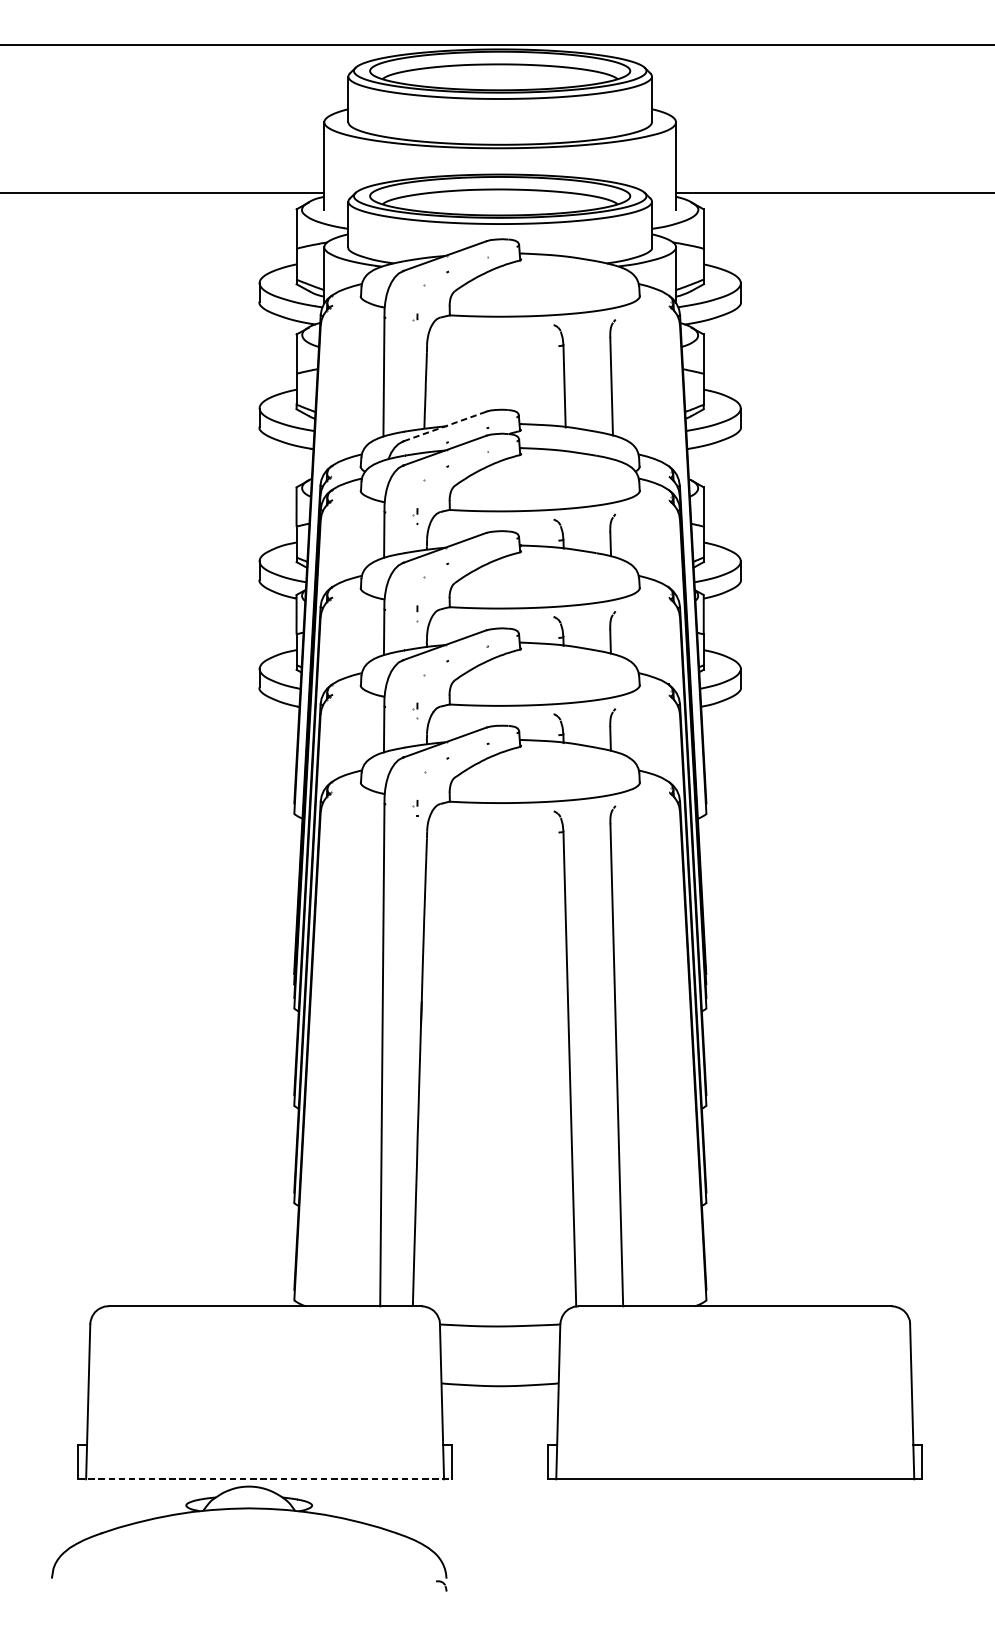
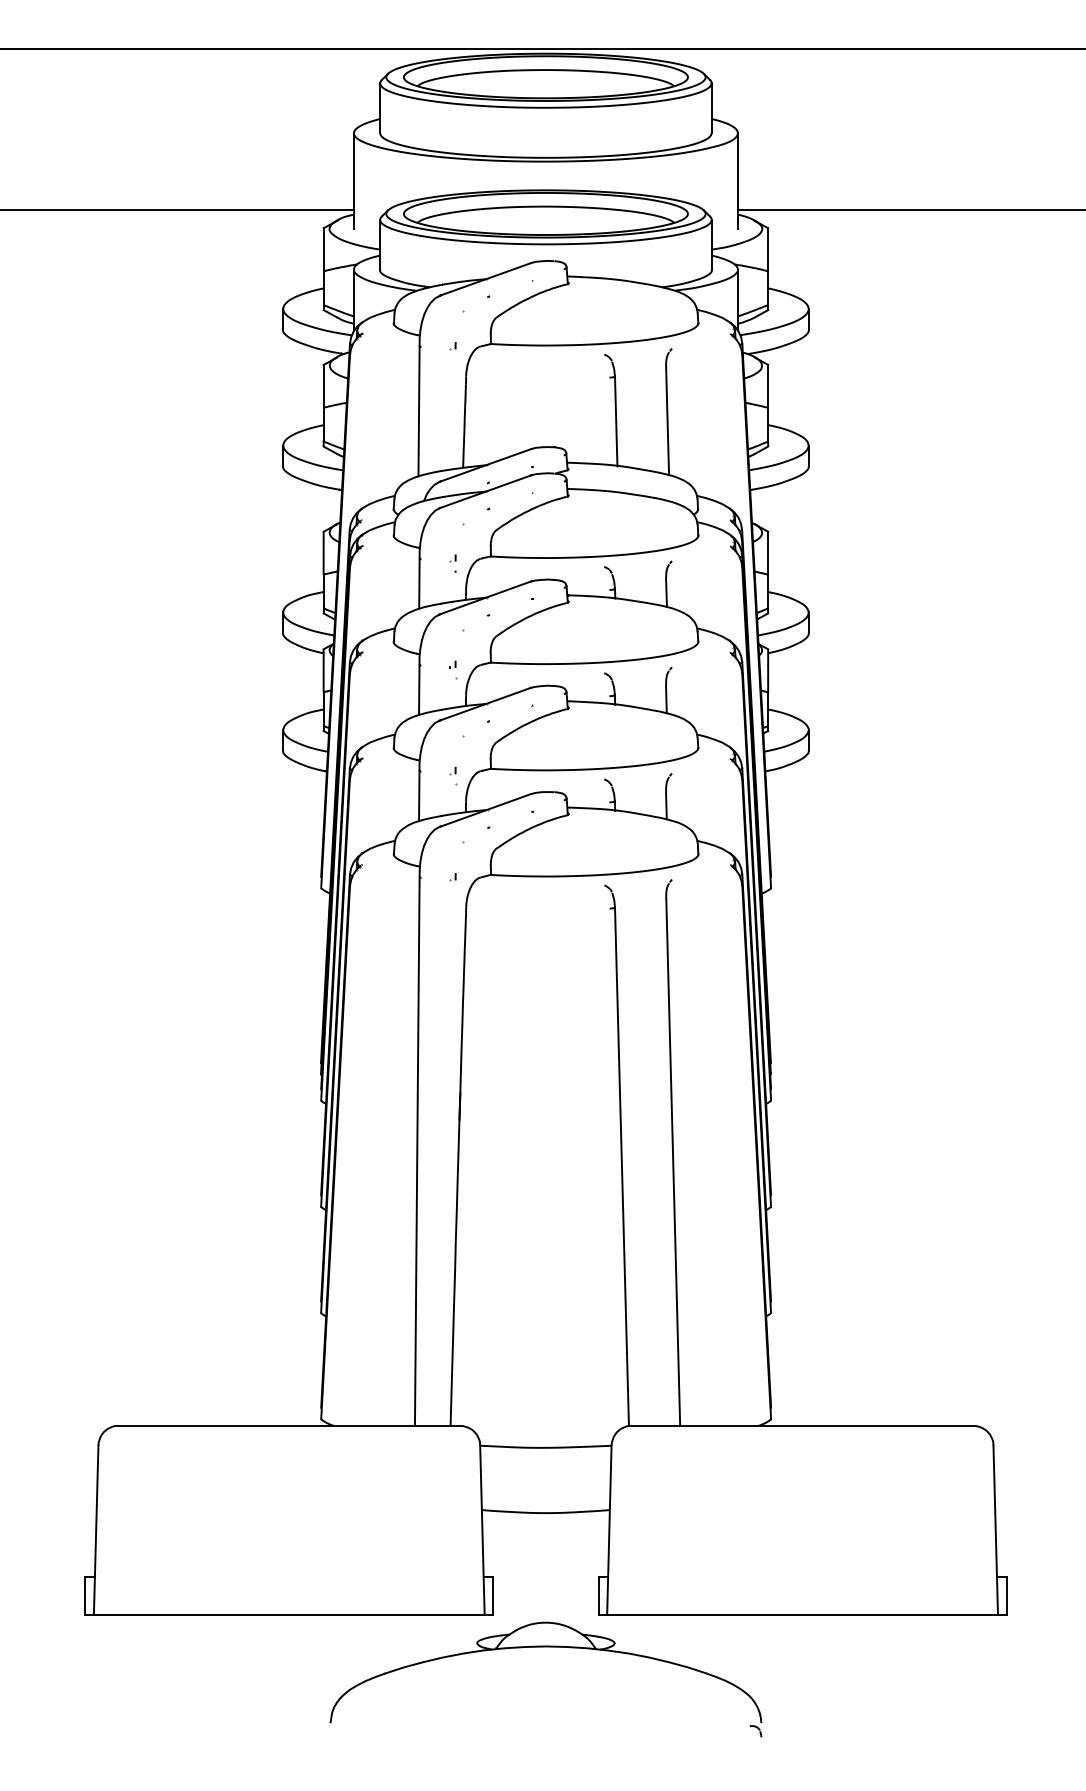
line: (443, 426) -> (484, 465), dashed -> solid
line: (265, 1479) -> (289, 1614), dashed -> solid
part: (248, 1509) -> (545, 1647), moved

